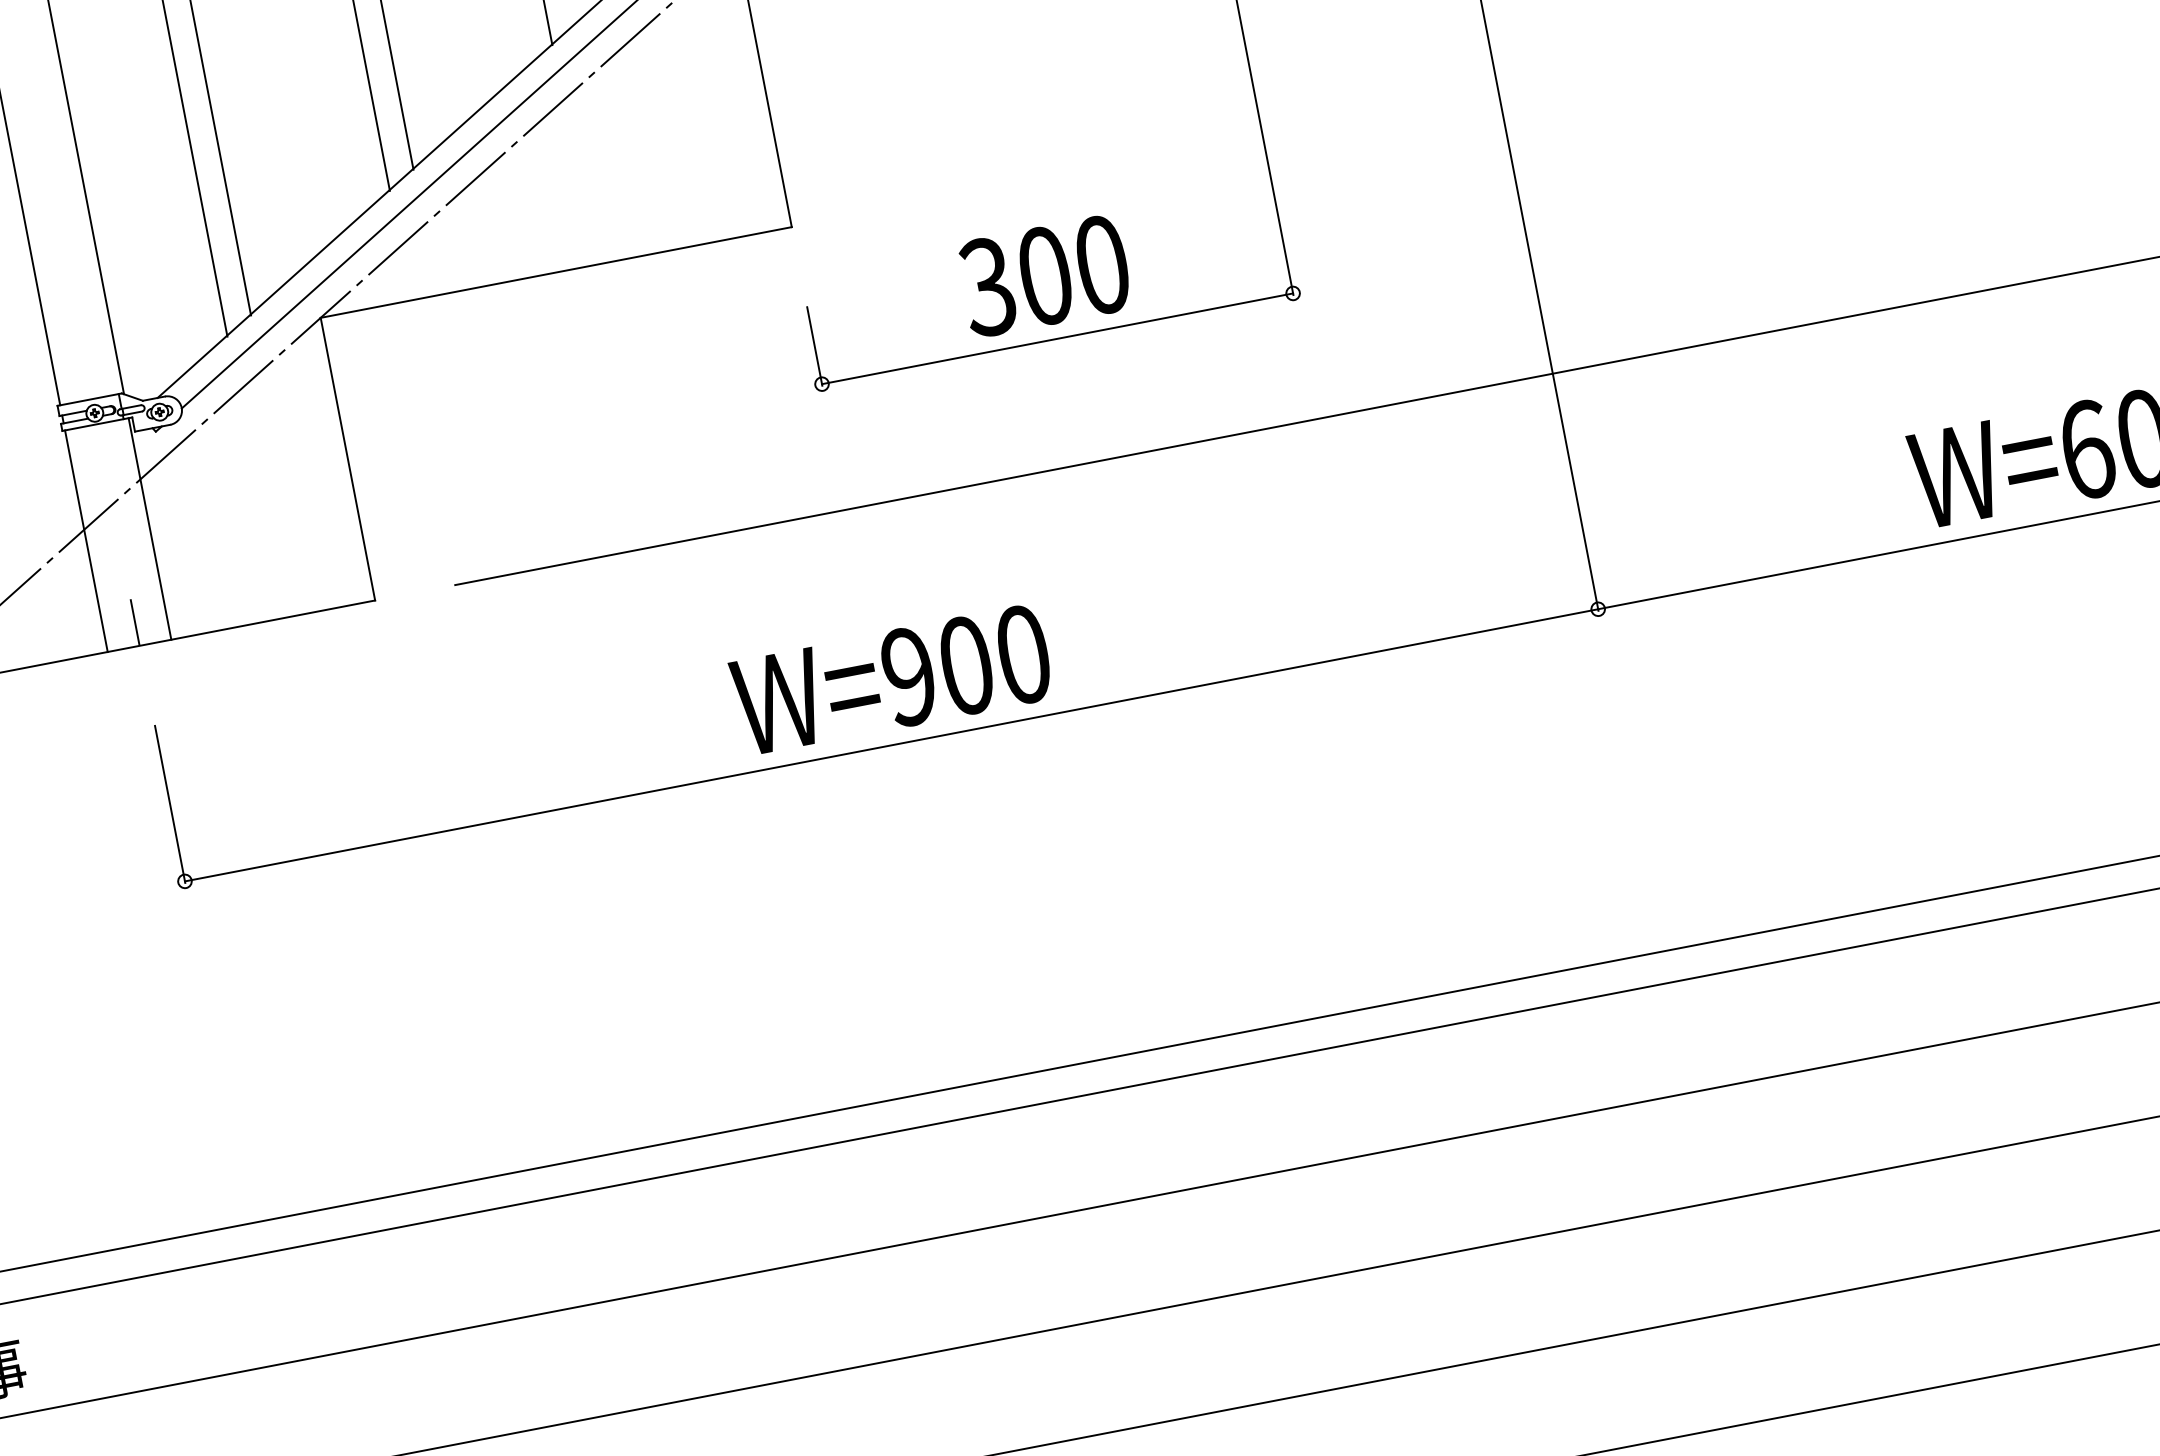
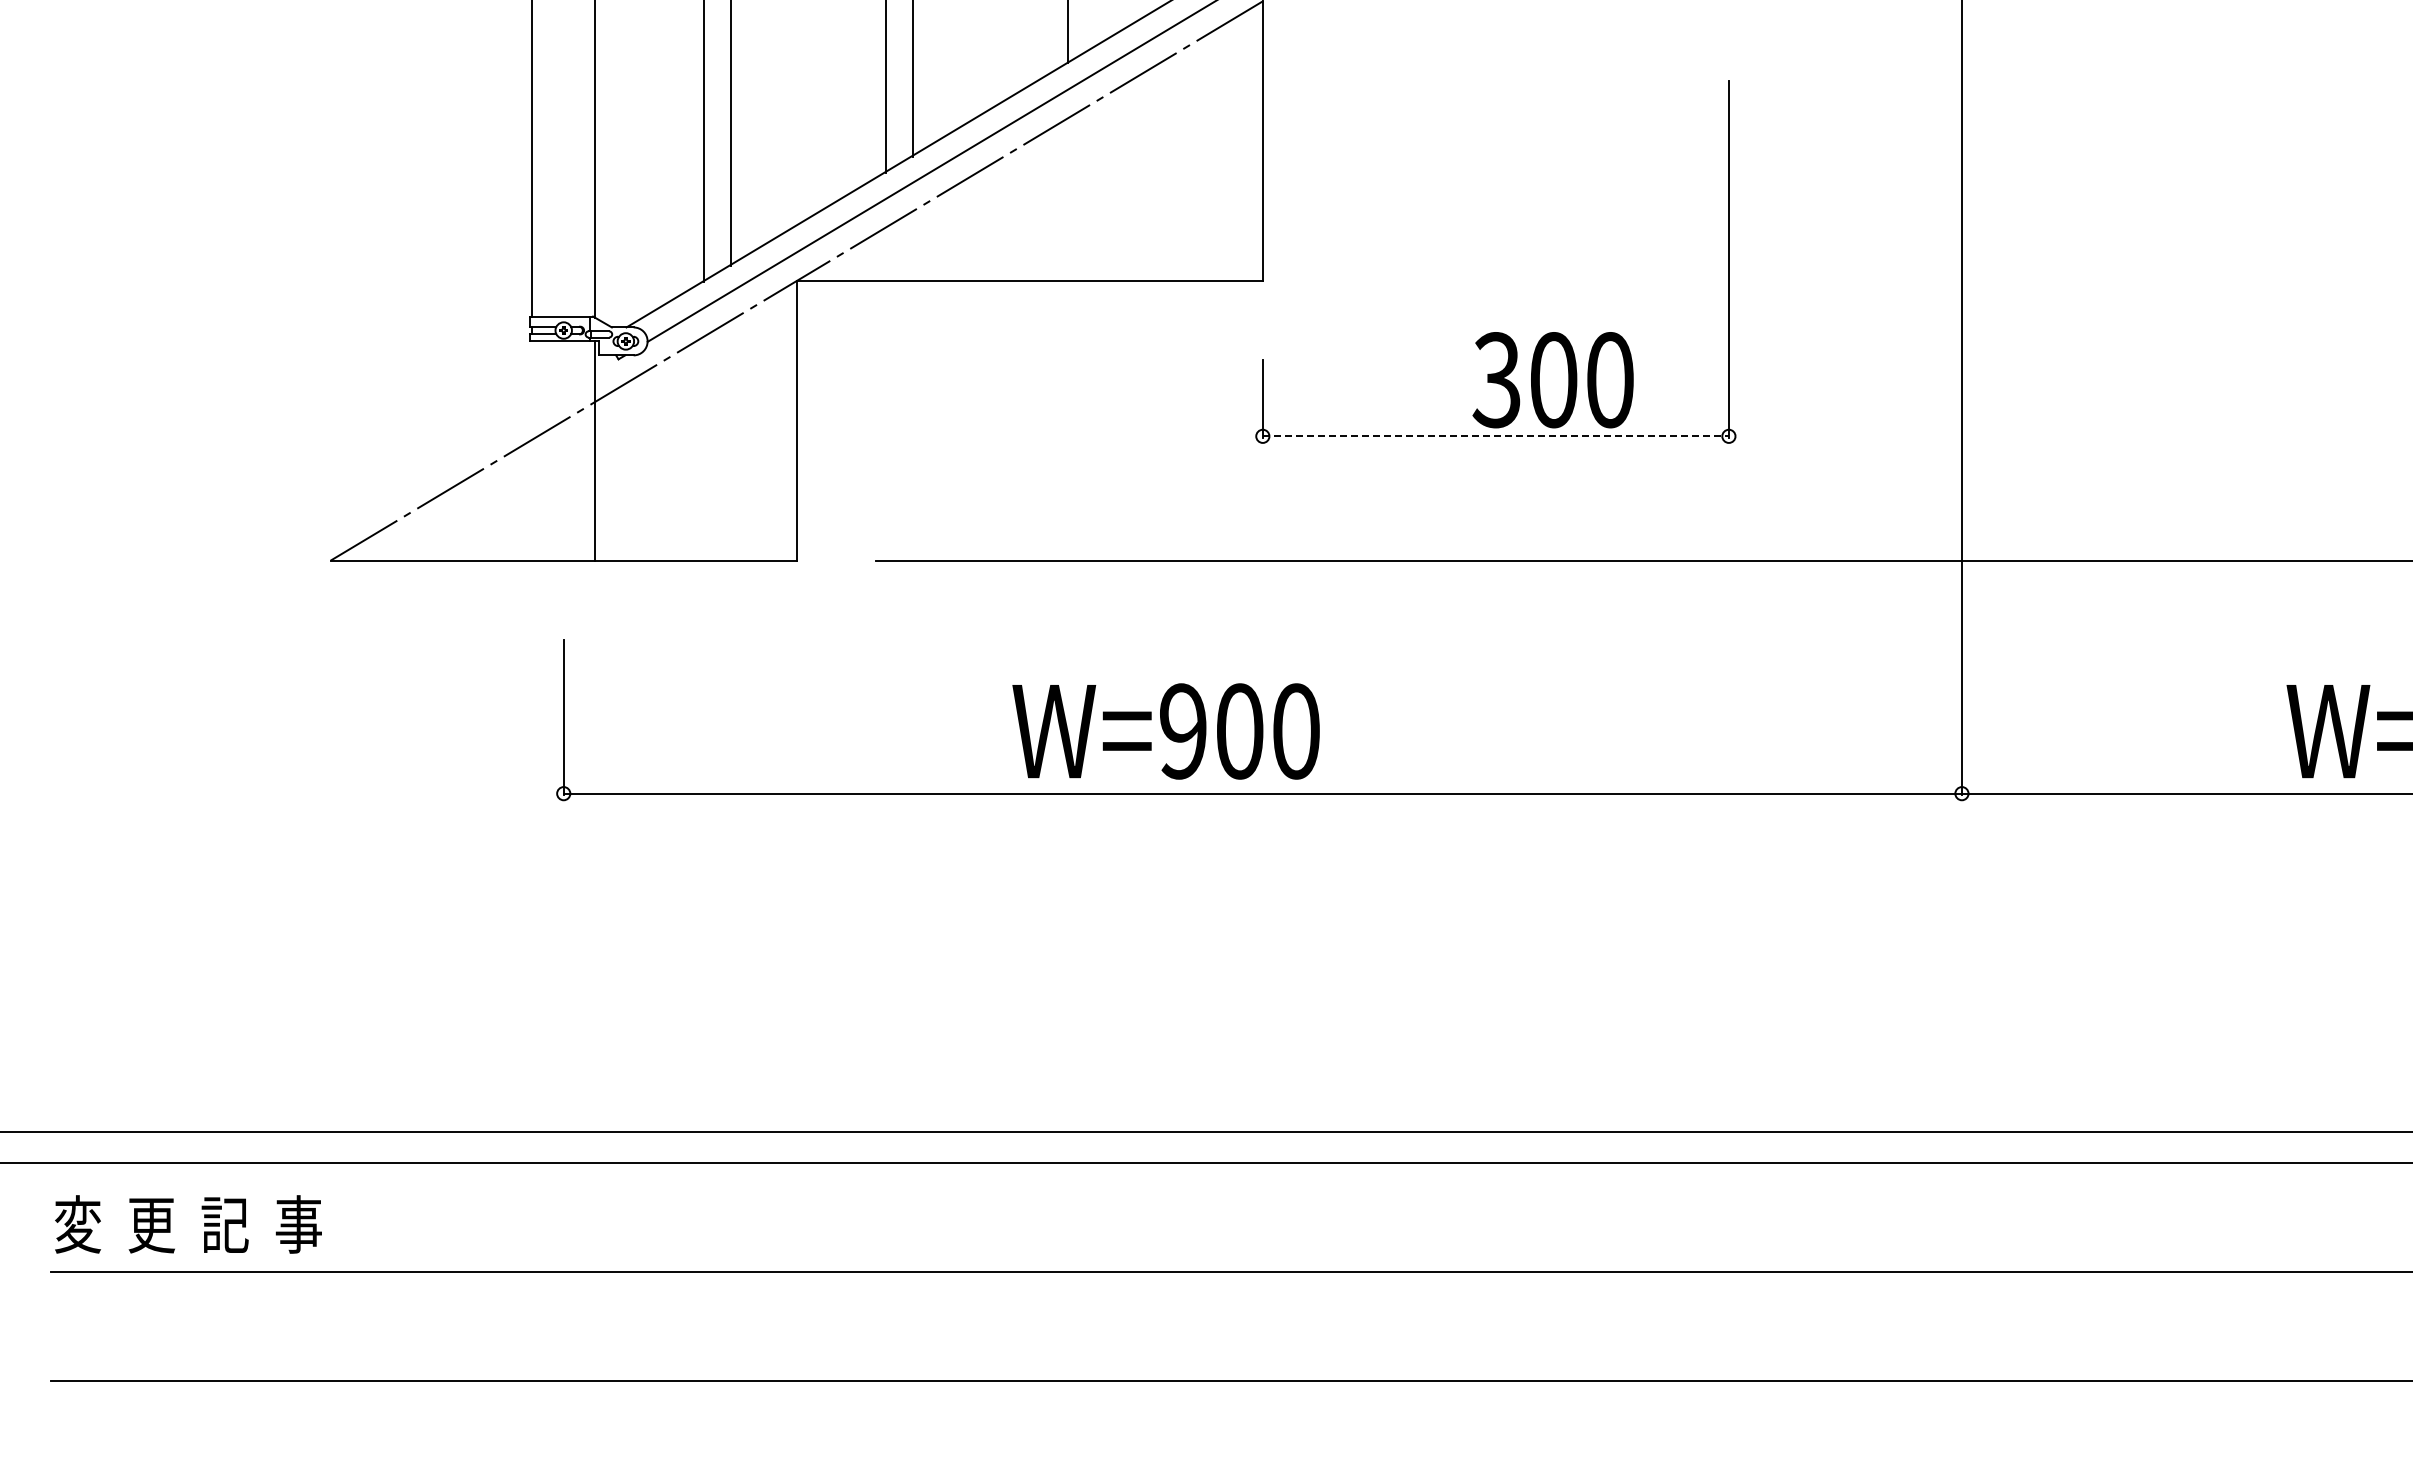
text: (1044, 276) -> (1552, 380), moved
line: (1058, 338) -> (1496, 436), solid -> dashed
line: (86, 540) -> (532, 450), removed
line: (134, 622) -> (563, 537), removed
text: (891, 680) -> (1165, 731), moved

